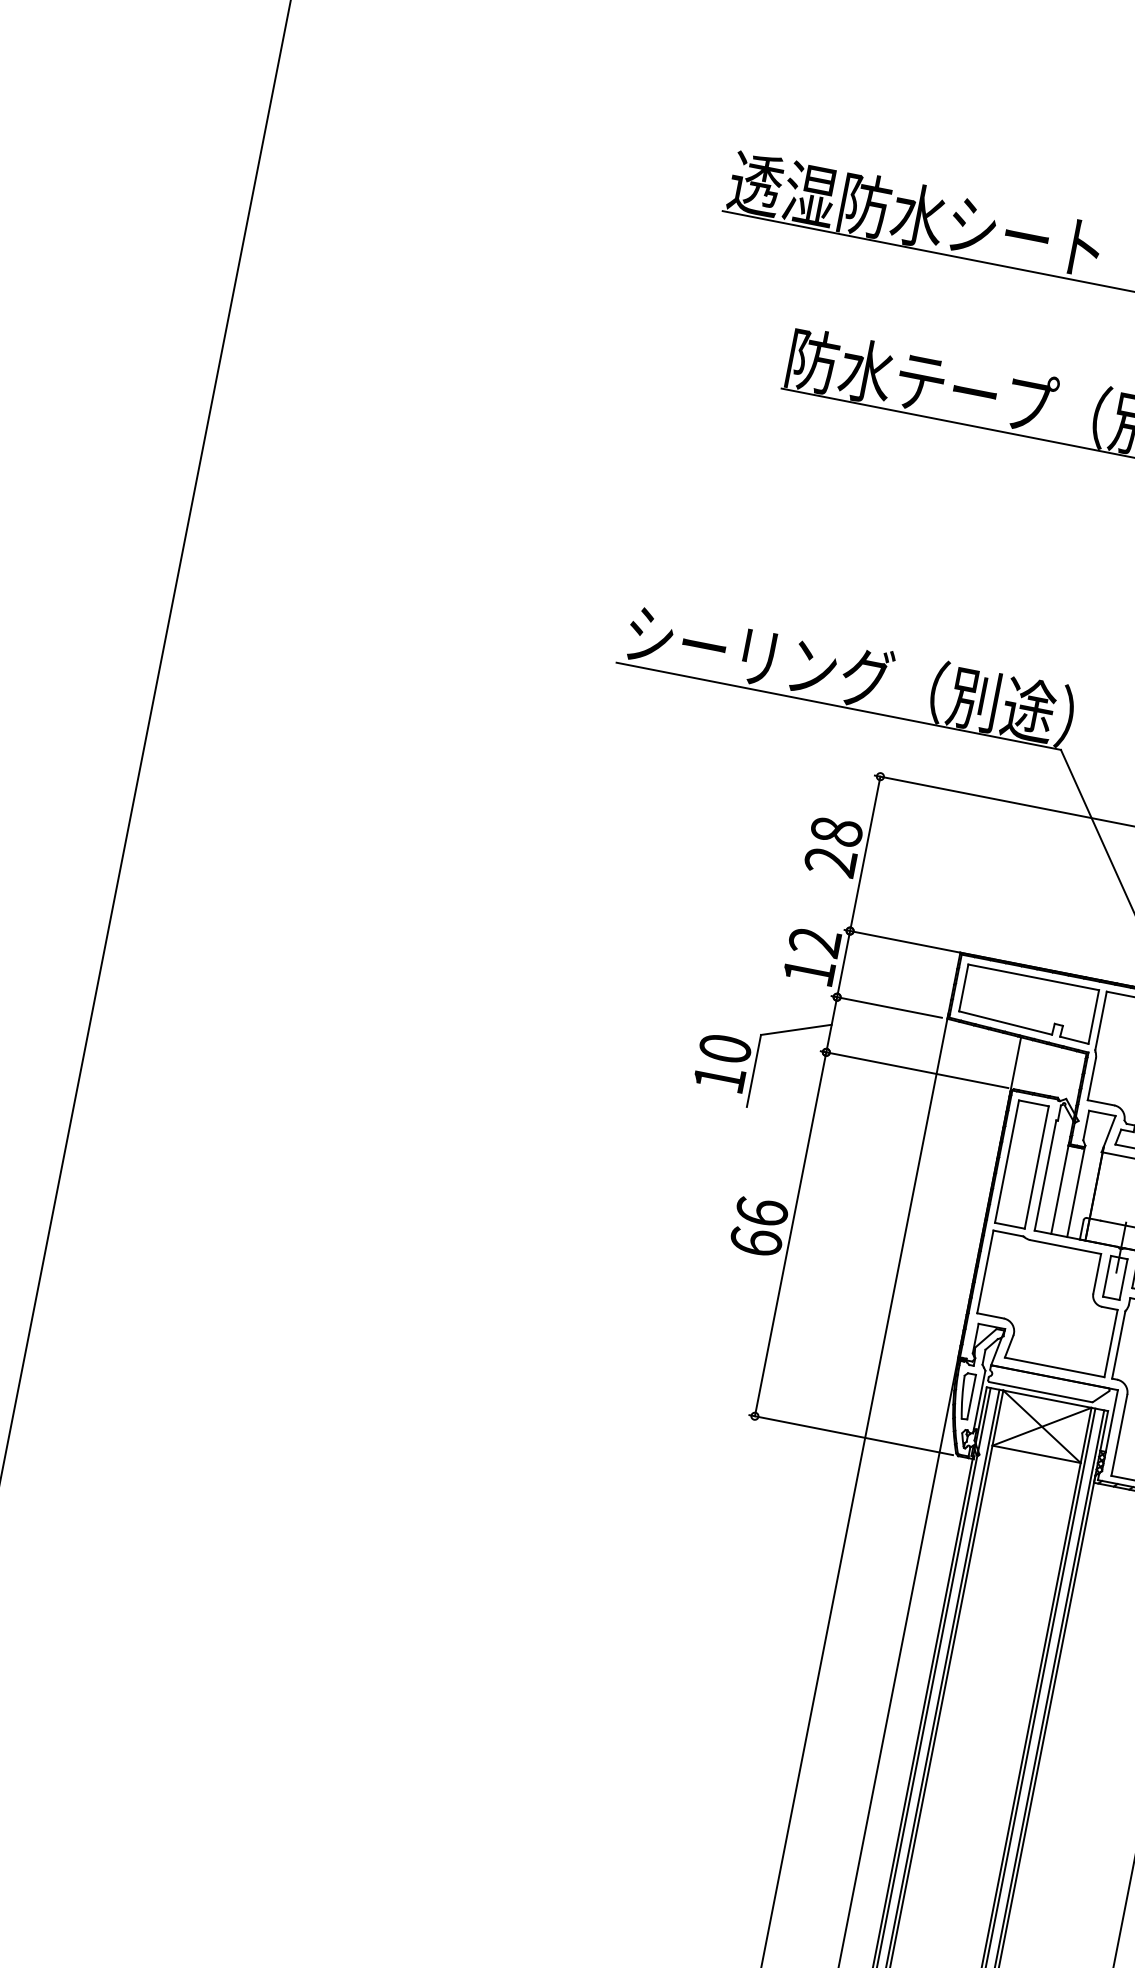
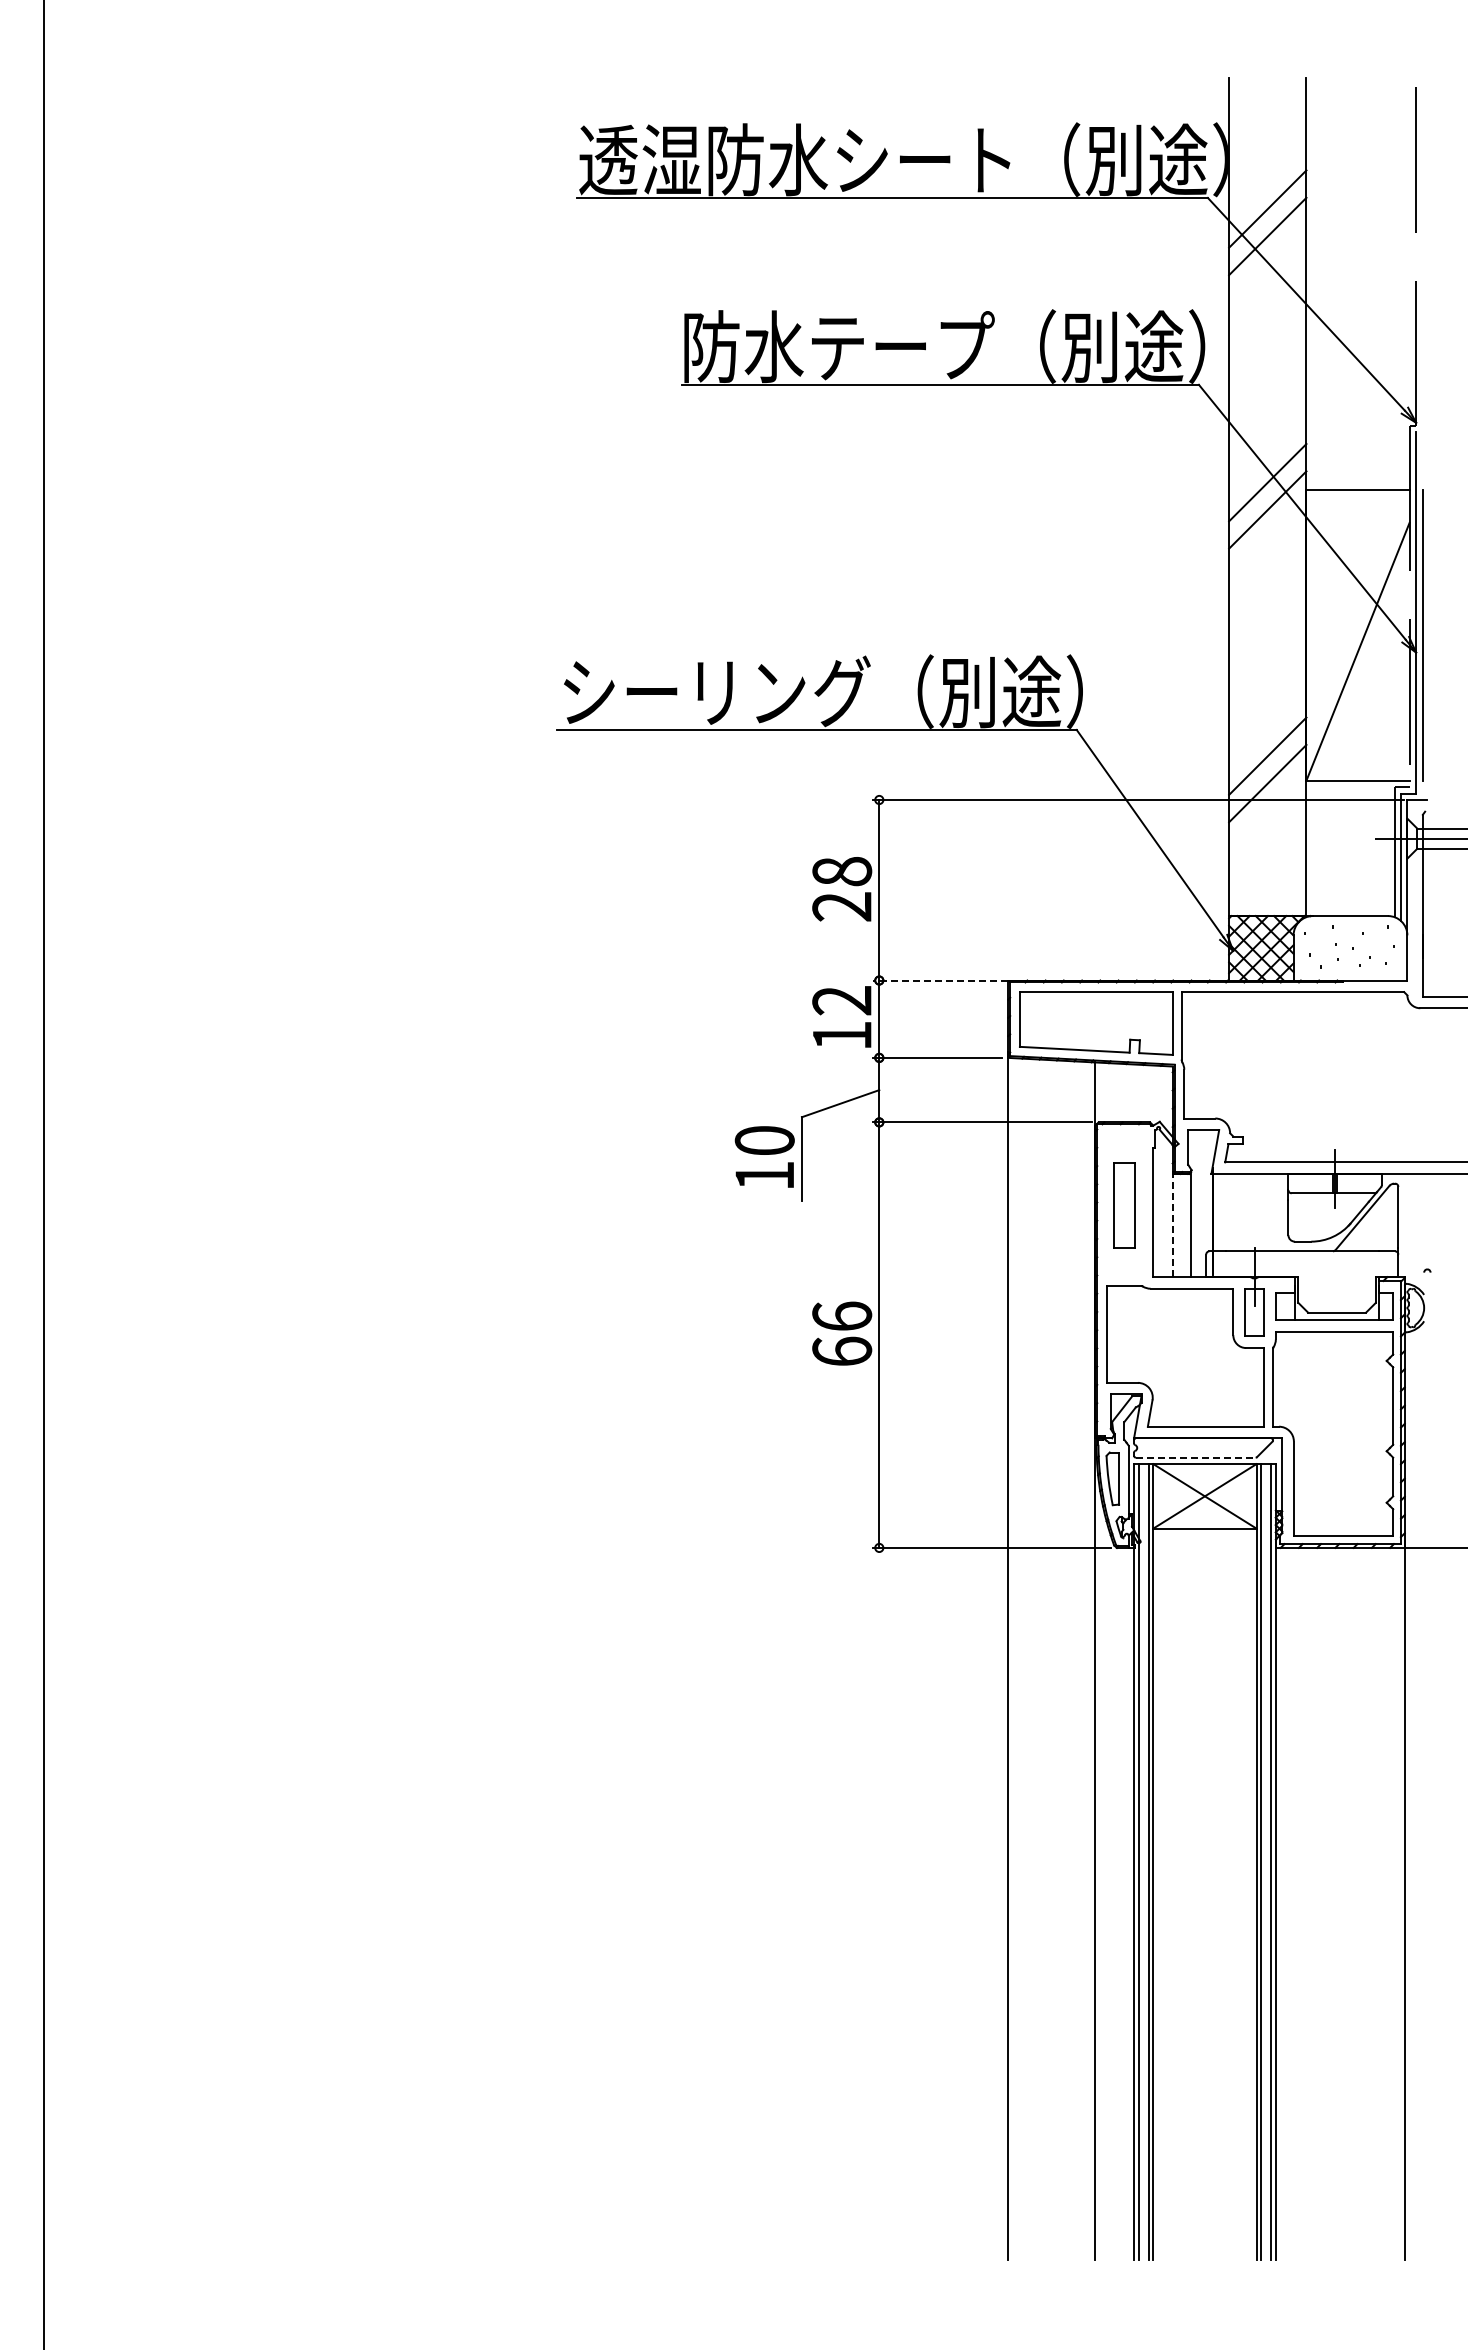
line: (902, 941) -> (940, 980), solid -> dashed
part: (1022, 1164) -> (1124, 1205), size x0.6
line: (1060, 1188) -> (1172, 1223), solid -> dashed
line: (1040, 1391) -> (1195, 1457), solid -> dashed

